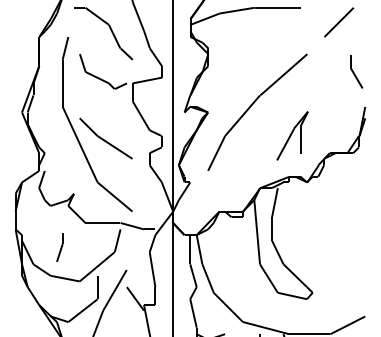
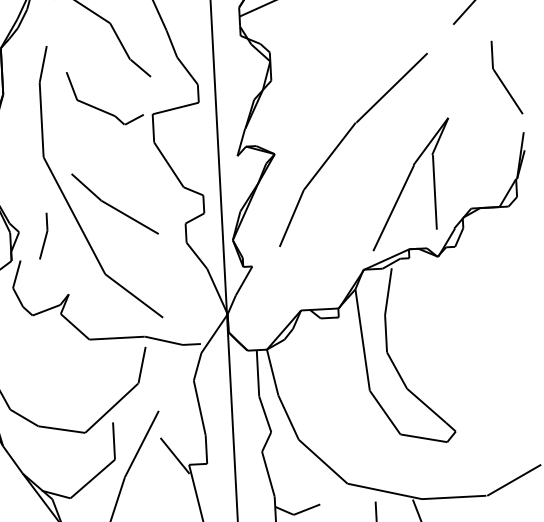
part: (356, 71) -> (506, 76), size x1.43
part: (292, 135) -> (410, 183), size x1.67
part: (59, 247) -> (42, 236), moved

